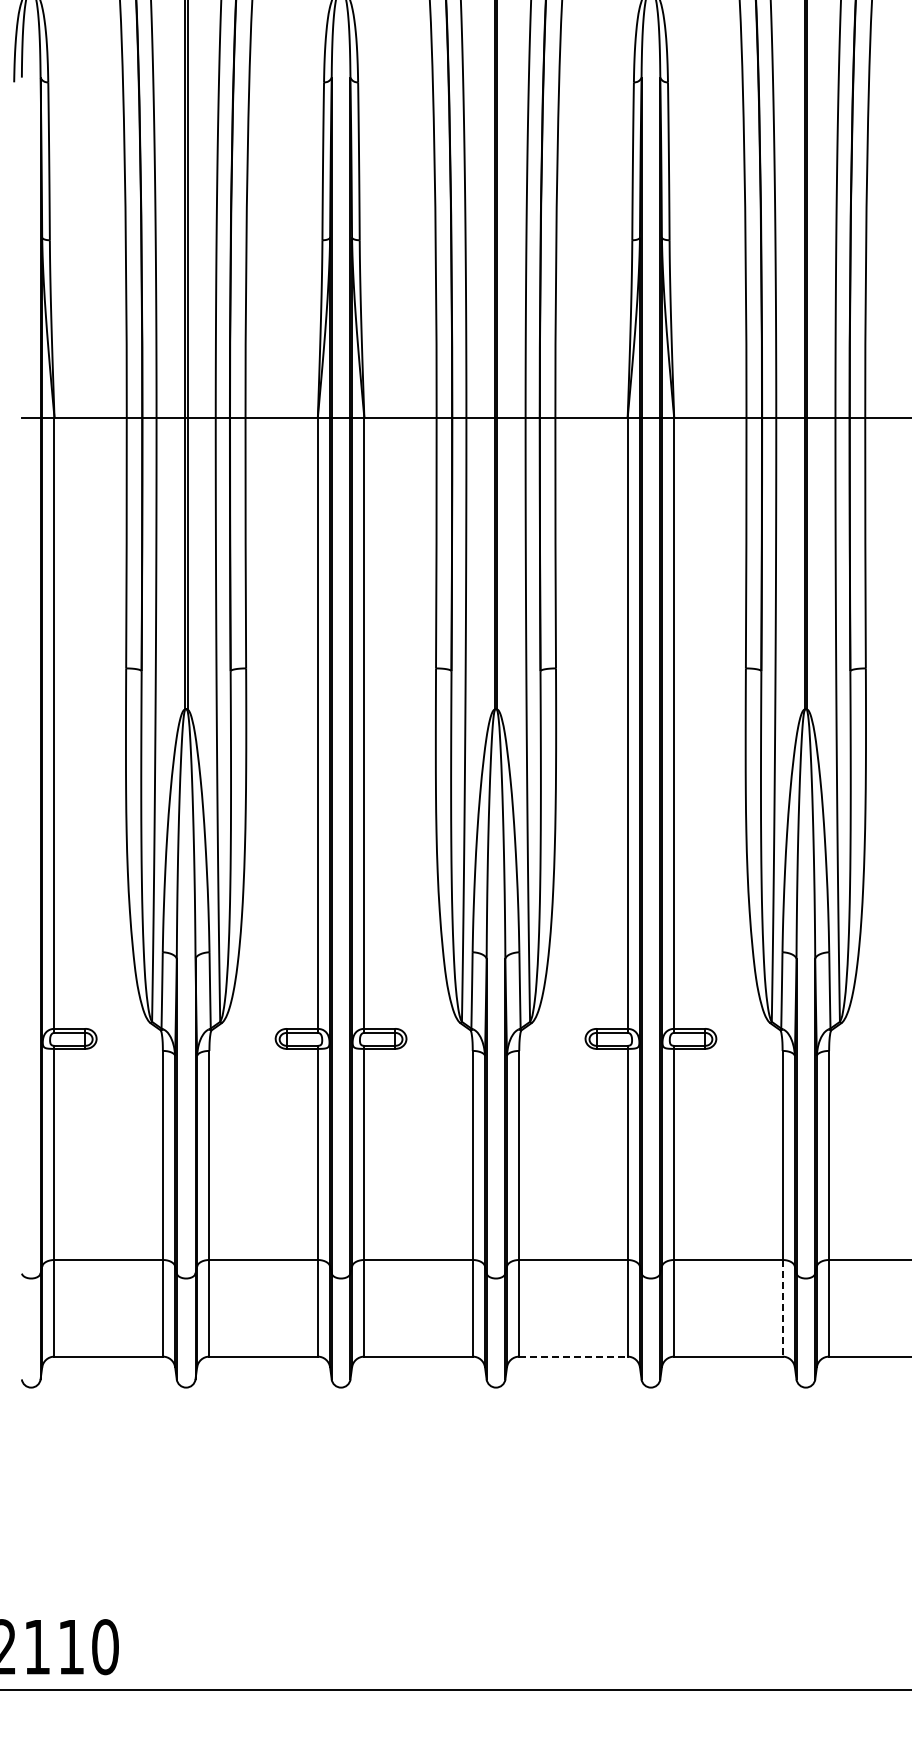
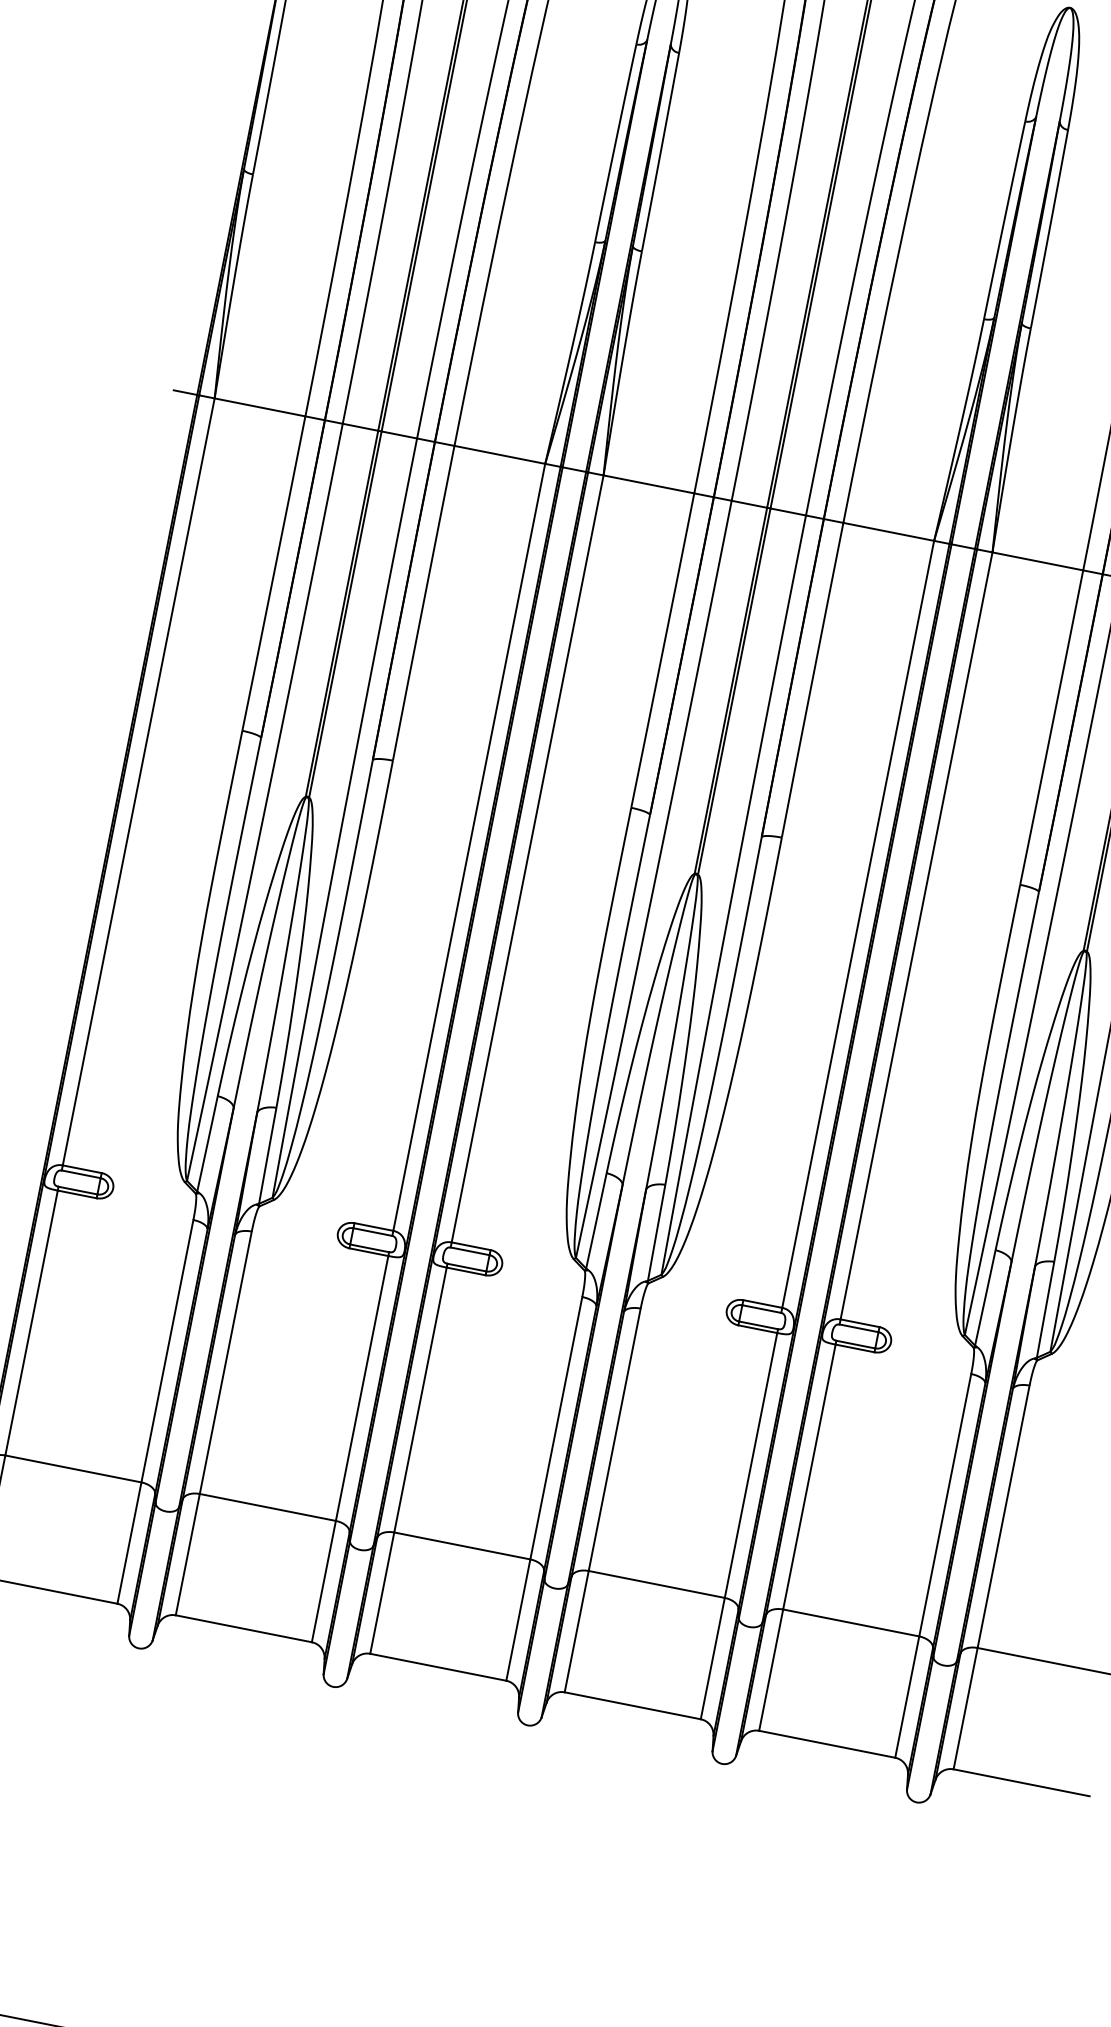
line: (782, 1308) -> (907, 1697), dashed -> solid
line: (573, 1356) -> (632, 1705), dashed -> solid

